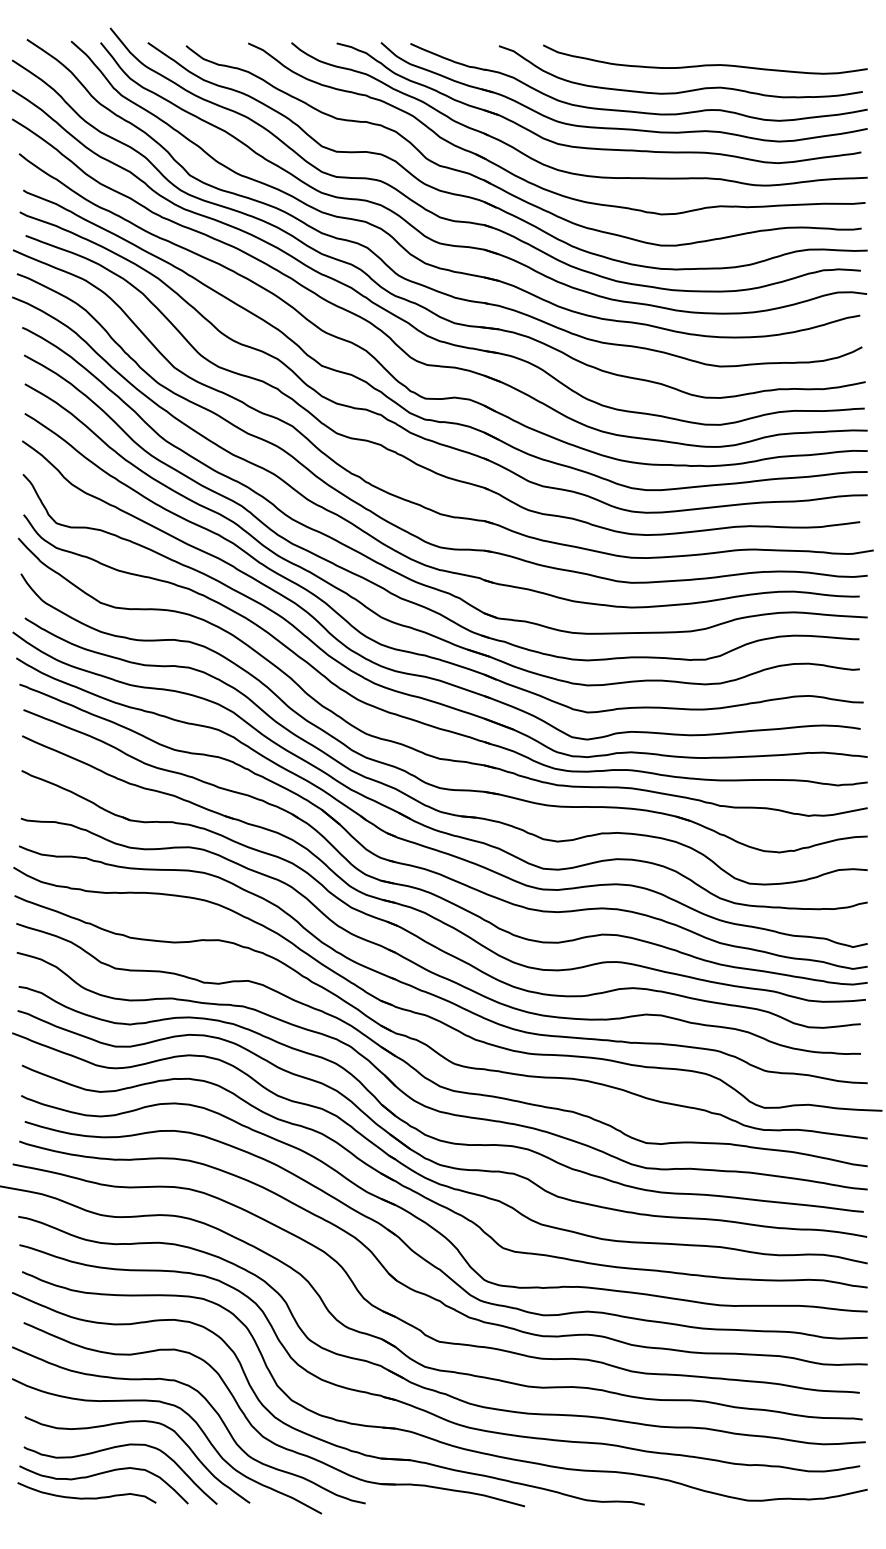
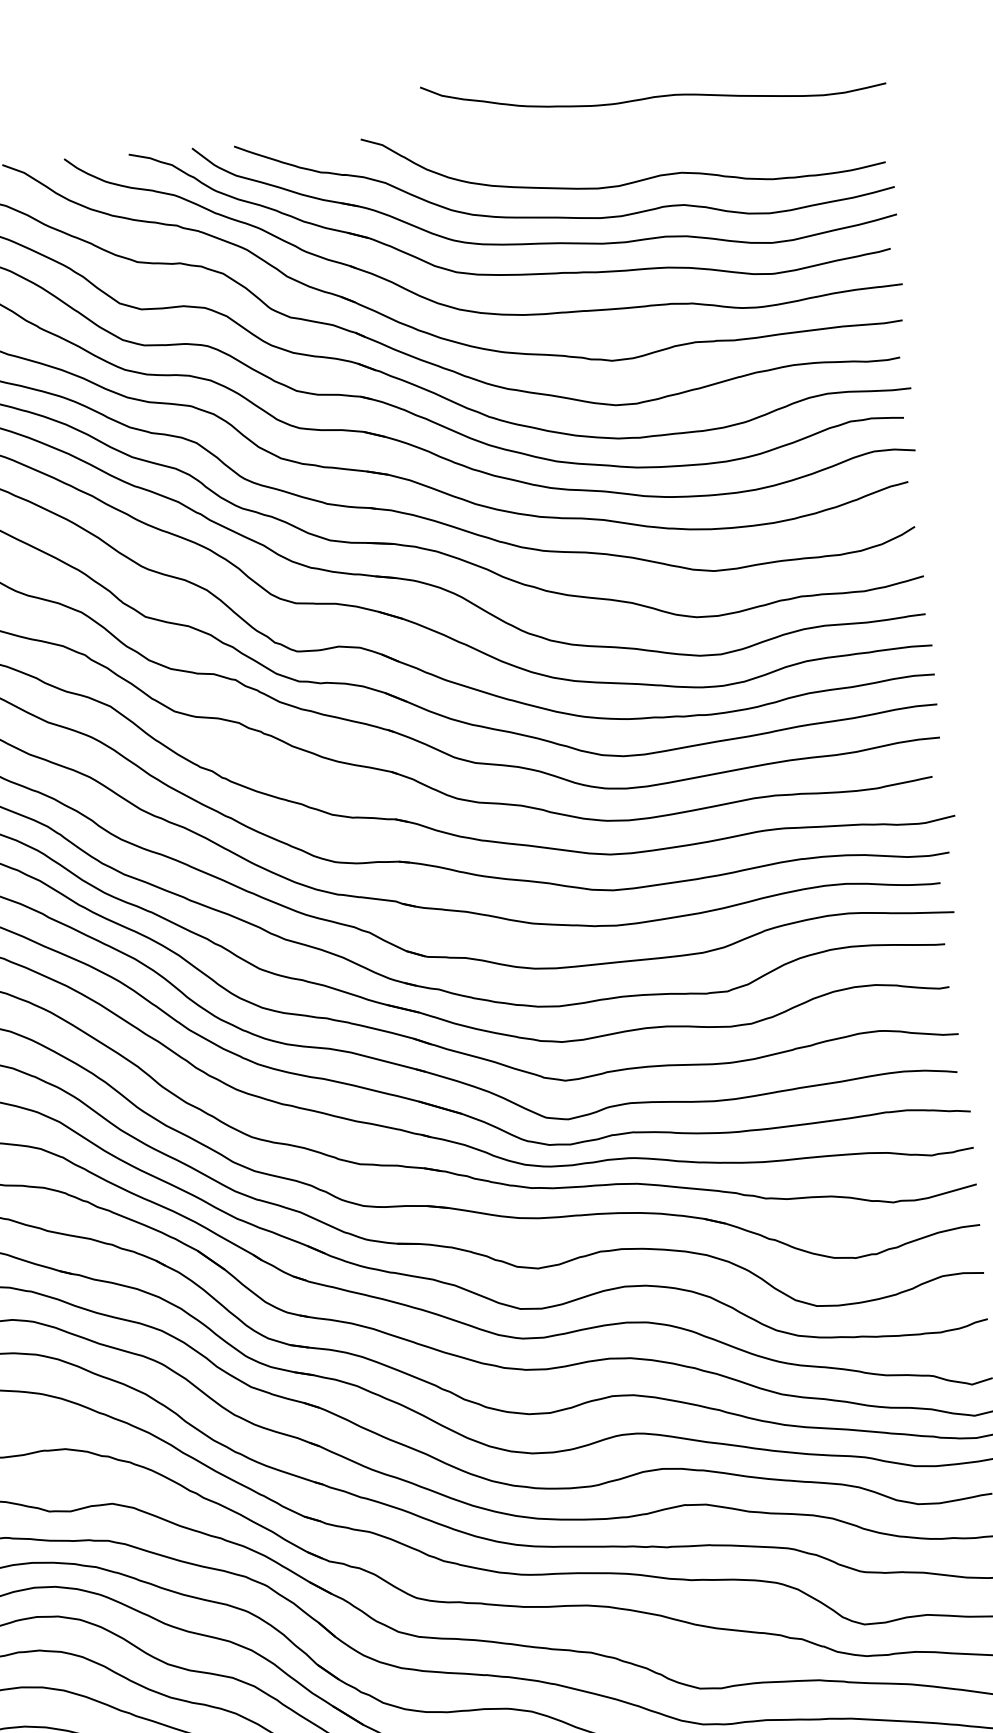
curve: (705, 64) -> (654, 95), moved

